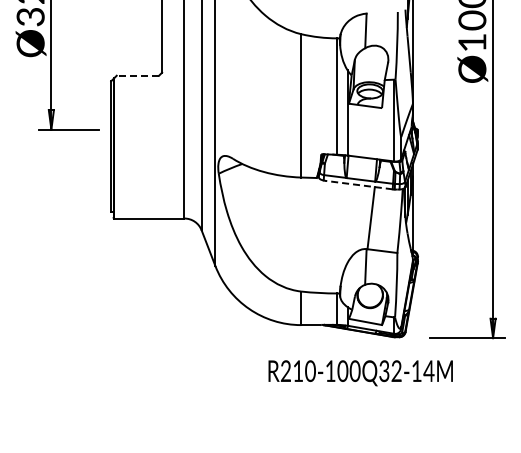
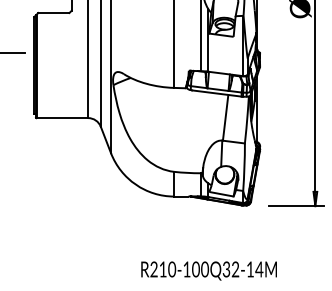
line: (137, 75) -> (53, 12), dashed -> solid
line: (359, 185) -> (217, 93), dashed -> solid
text: (360, 373) -> (208, 271), moved

